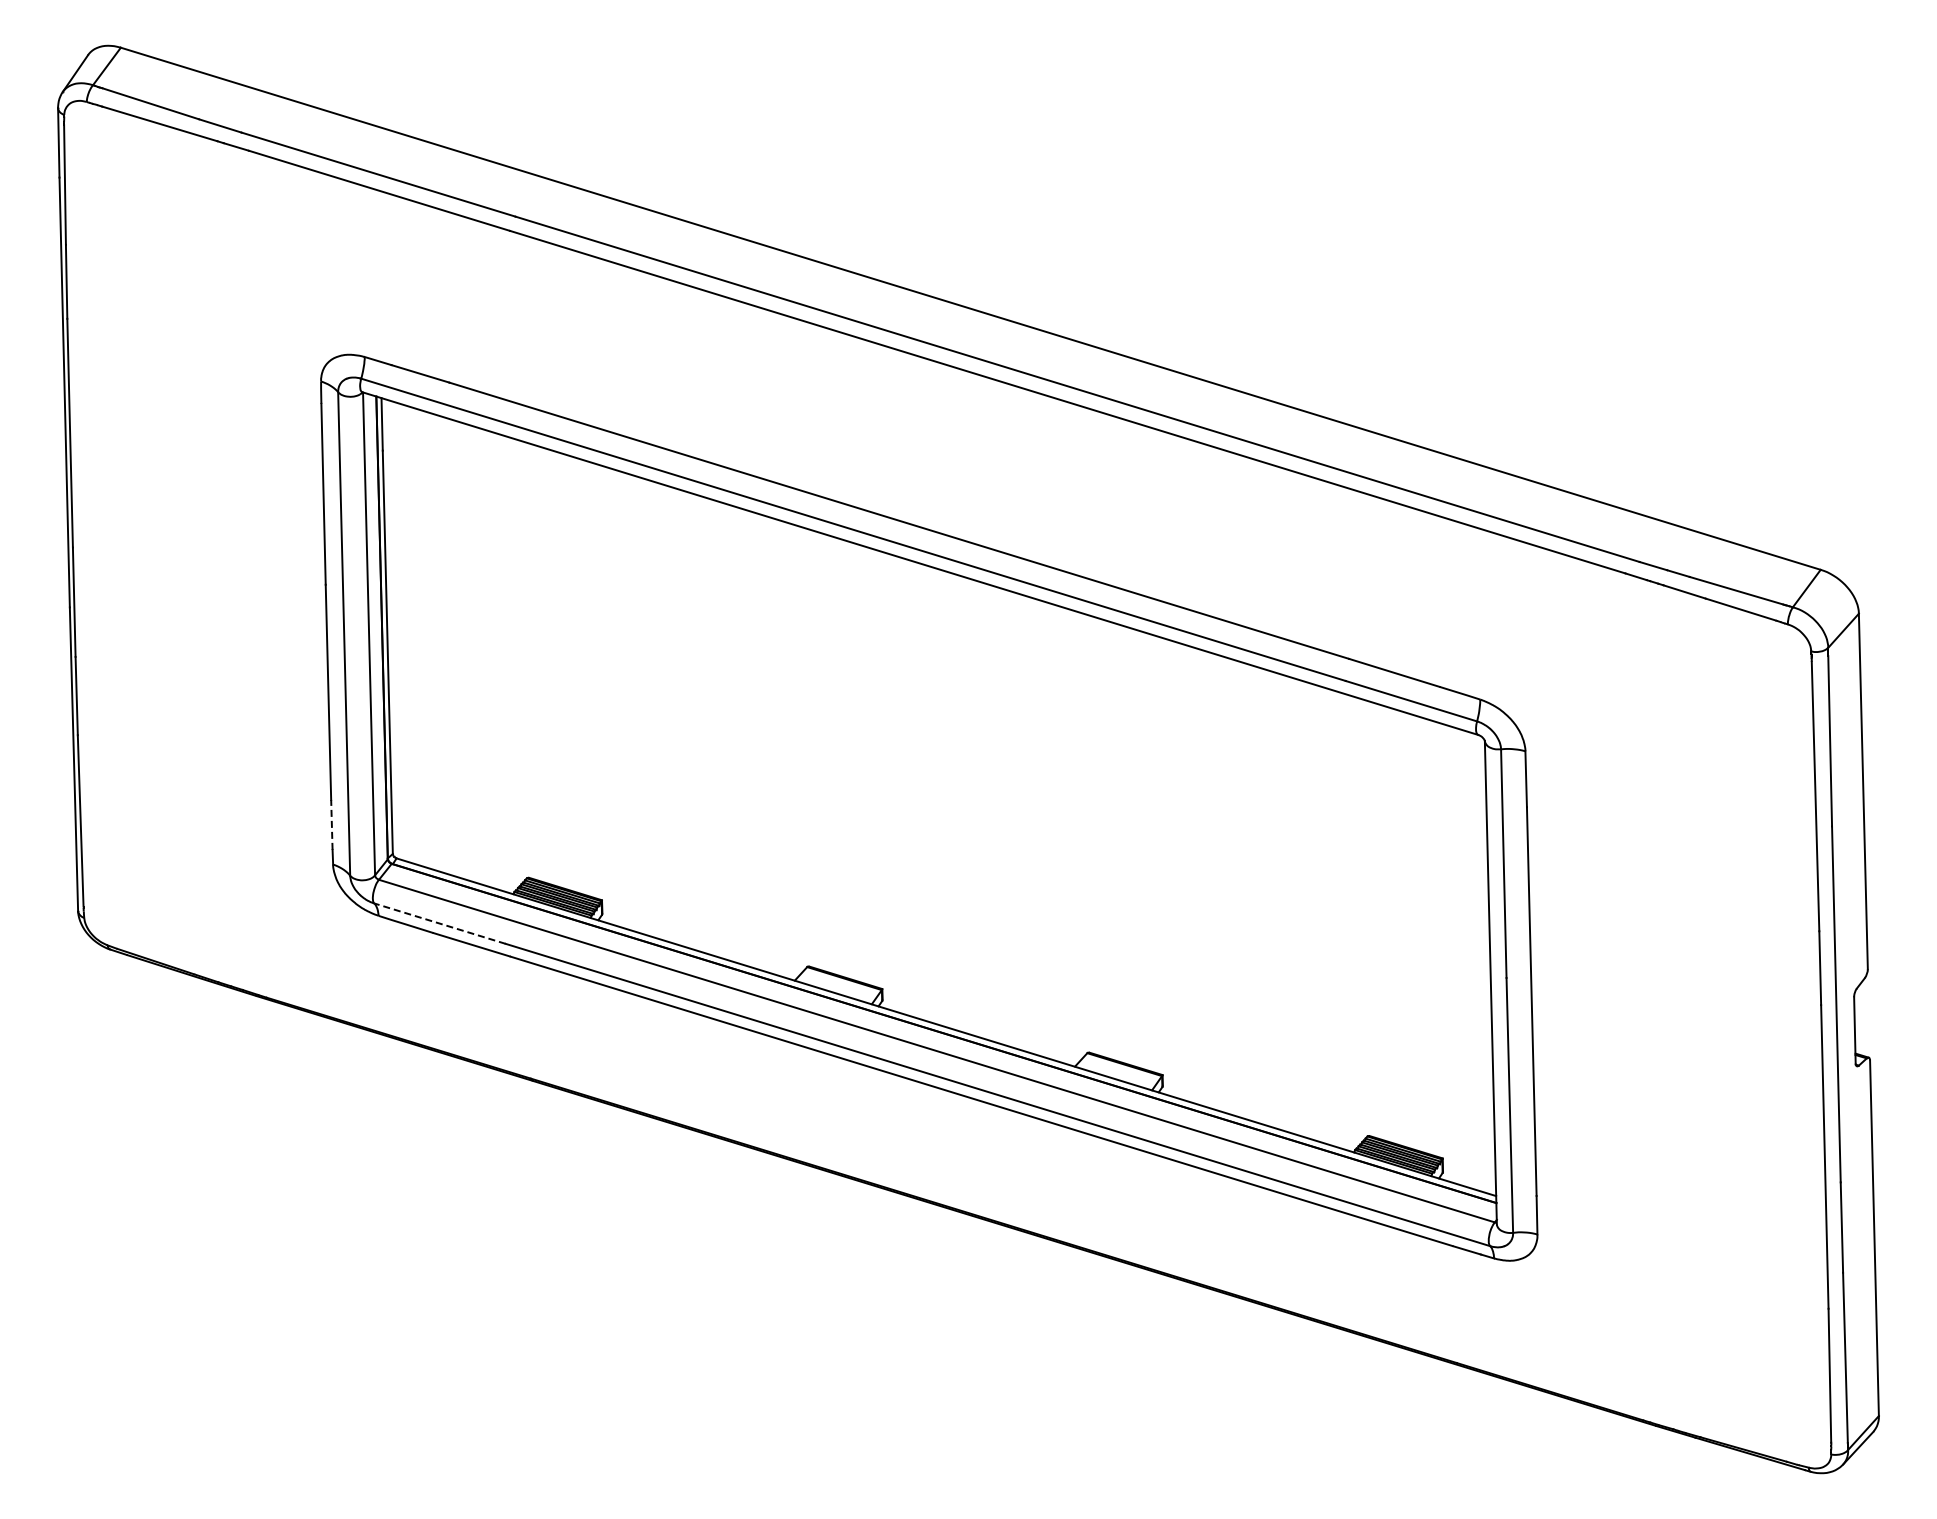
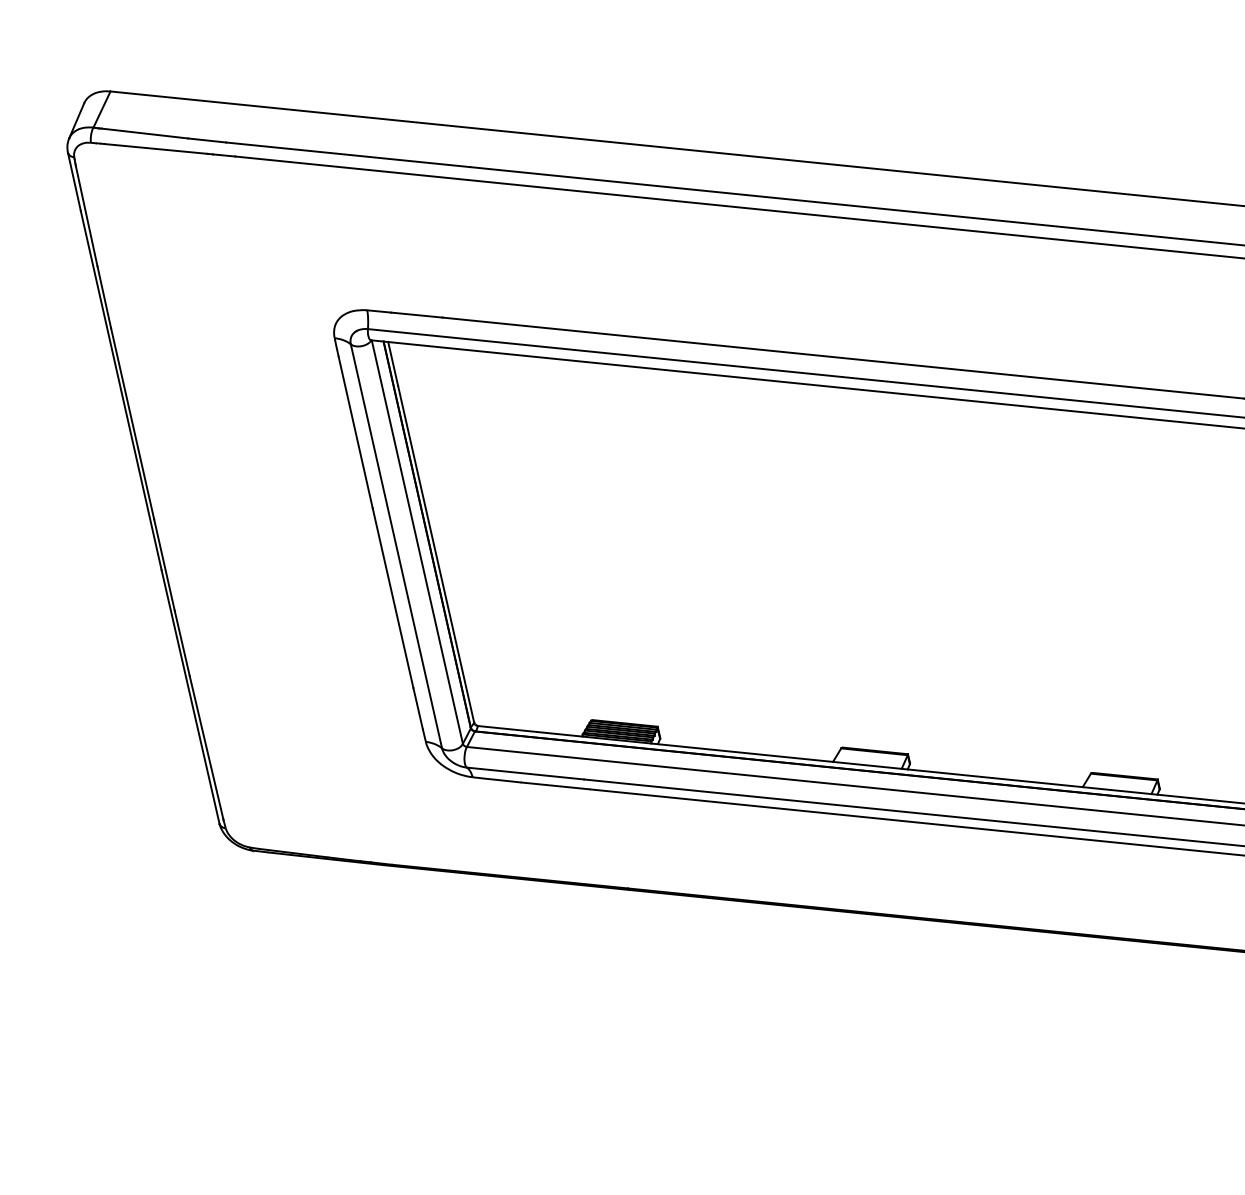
line: (331, 824) -> (417, 708), dashed -> solid
line: (439, 923) -> (525, 773), dashed -> solid

